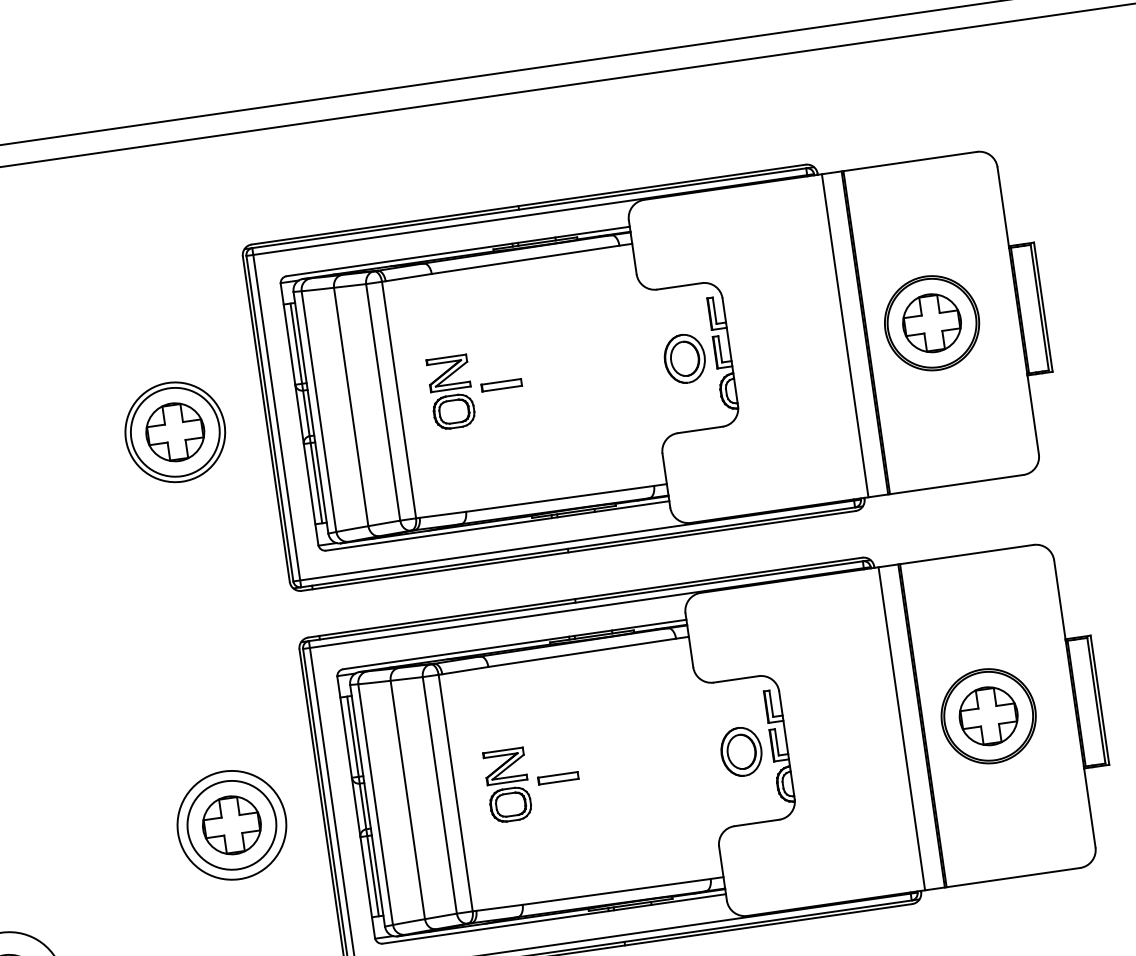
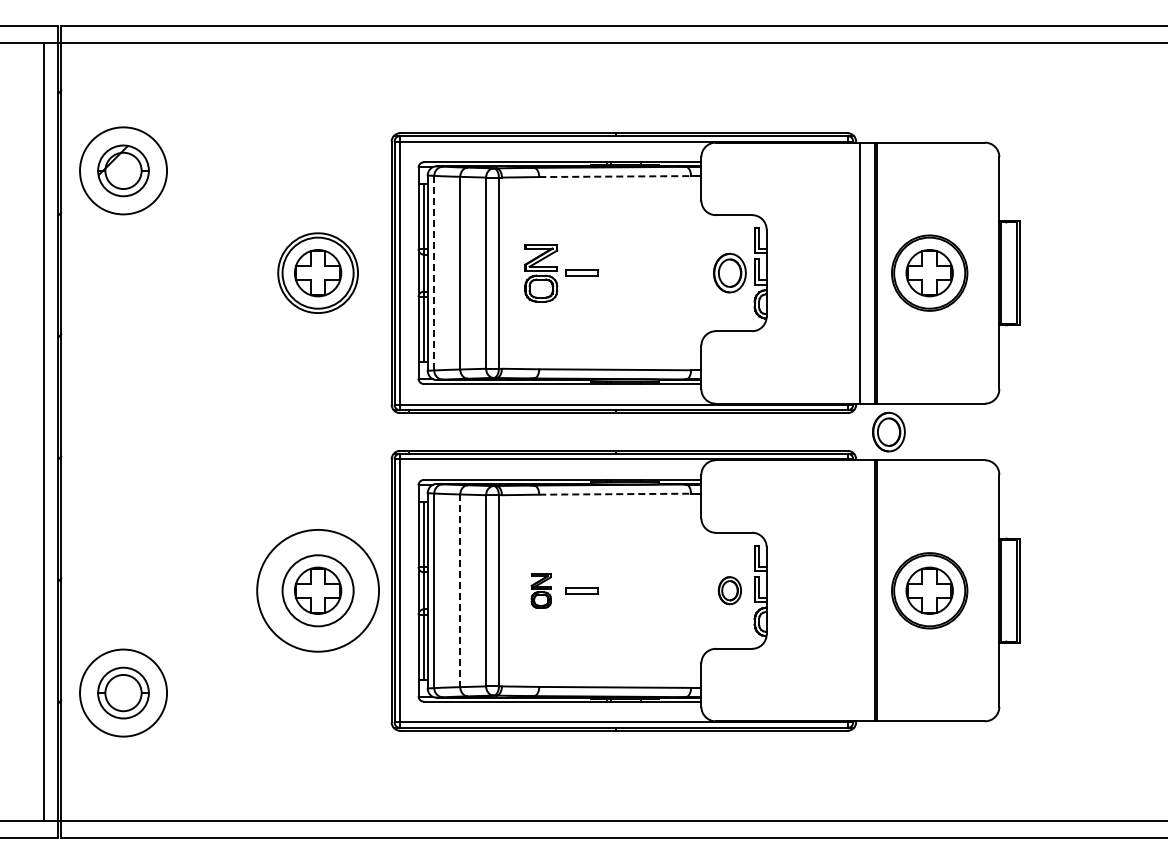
line: (526, 259) -> (615, 176), solid -> dashed
line: (319, 410) -> (434, 272), solid -> dashed
part: (909, 526) -> (888, 431), added
line: (582, 653) -> (615, 494), solid -> dashed
line: (901, 728) -> (859, 590), removed
part: (740, 751) -> (729, 590), size x0.7
part: (508, 785) -> (541, 590), size x0.6
line: (408, 800) -> (460, 591), solid -> dashed
circle: (231, 825) -> (317, 590), size x1.4

